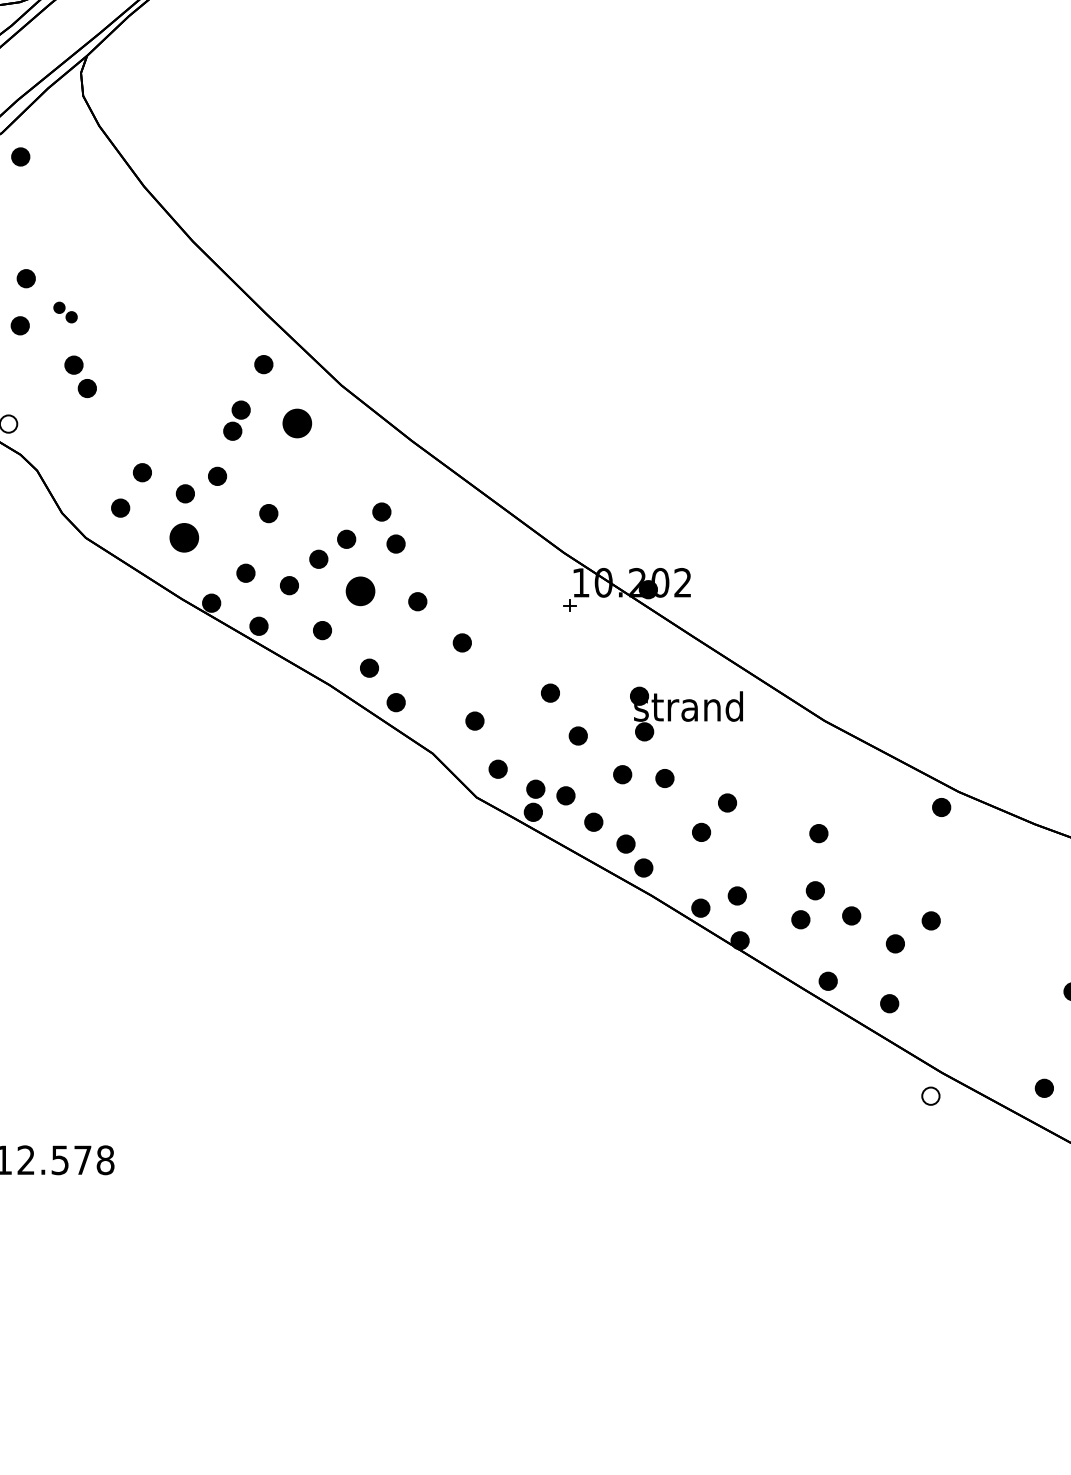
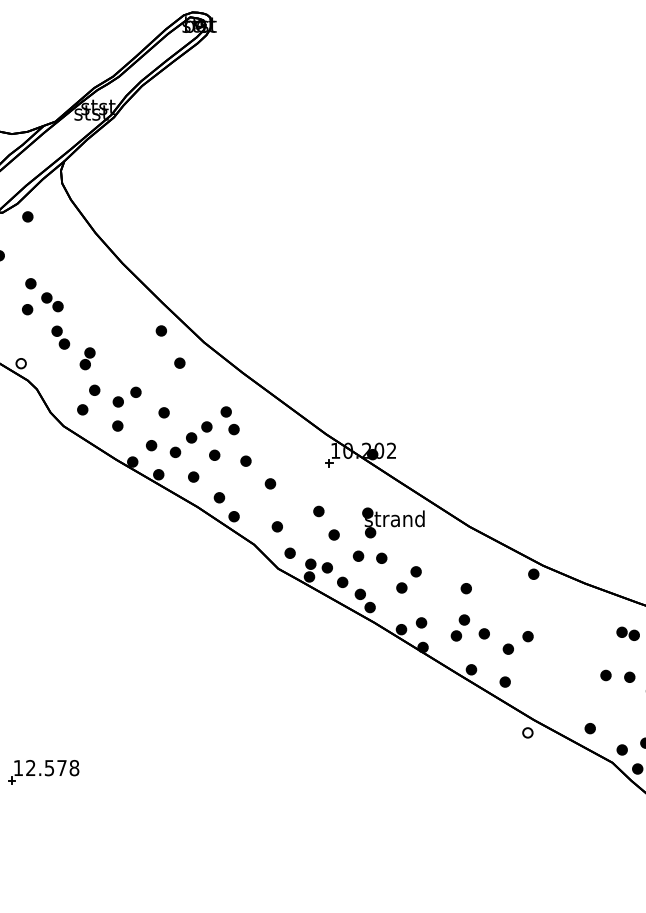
part: (65, 312) -> (52, 302), size x1.67
part: (236, 420) -> (87, 358), moved
part: (296, 421) -> (179, 362), size x0.62
part: (183, 536) -> (117, 425), size x0.62
part: (360, 589) -> (214, 454), size x0.62

